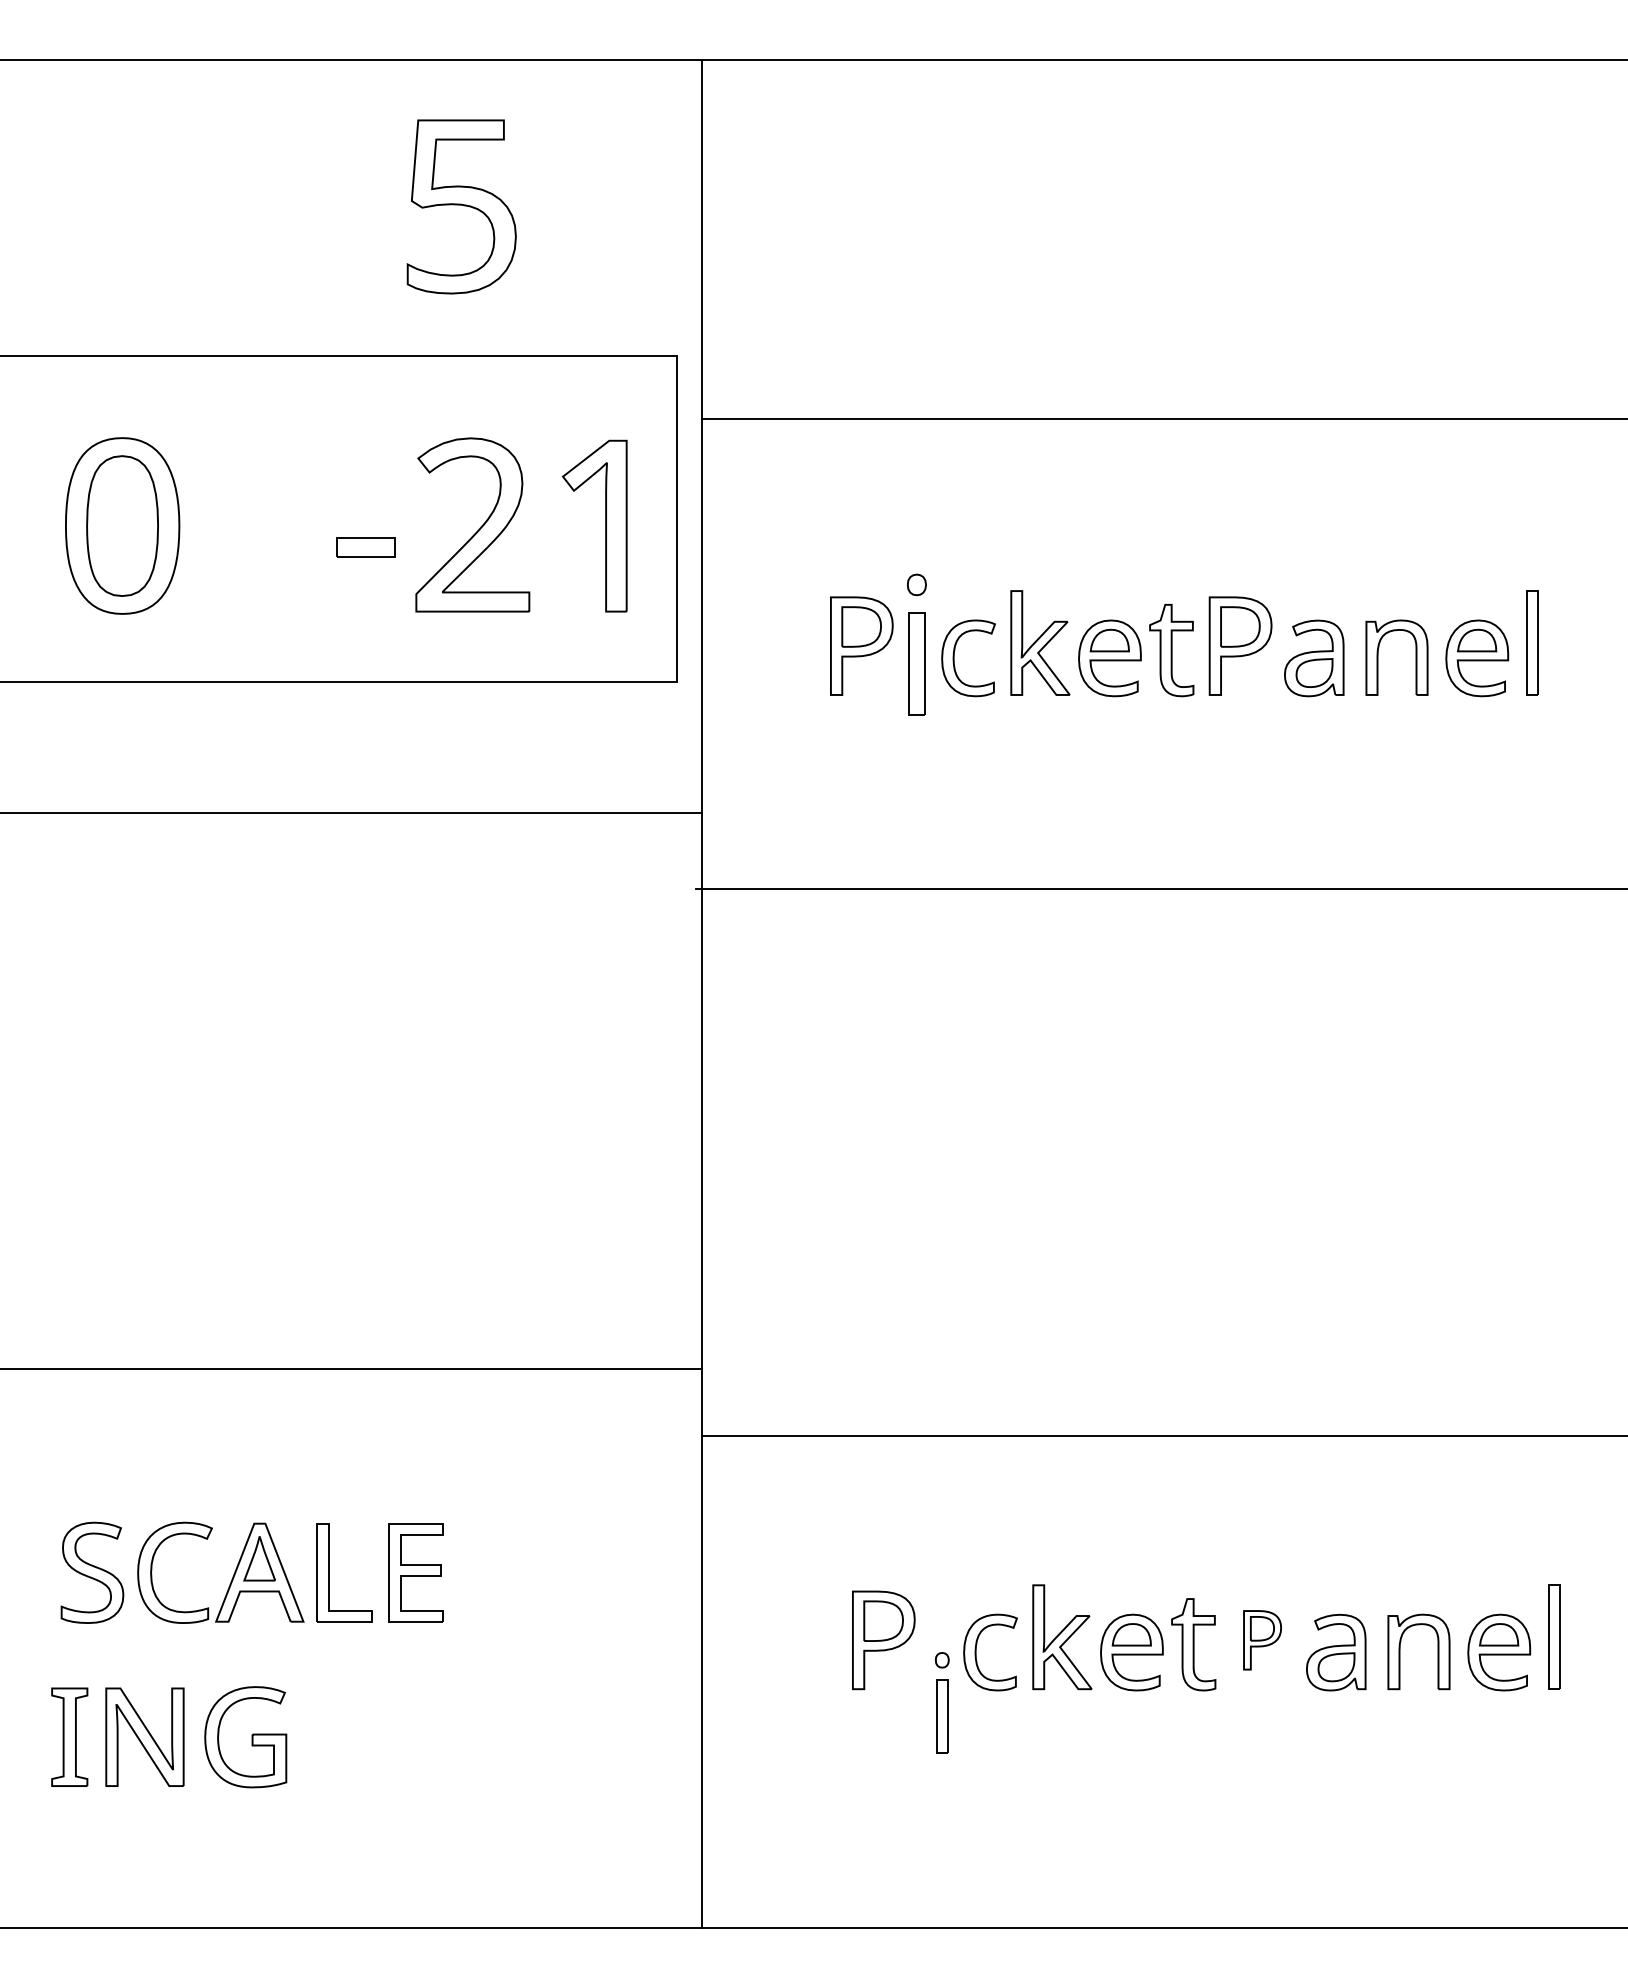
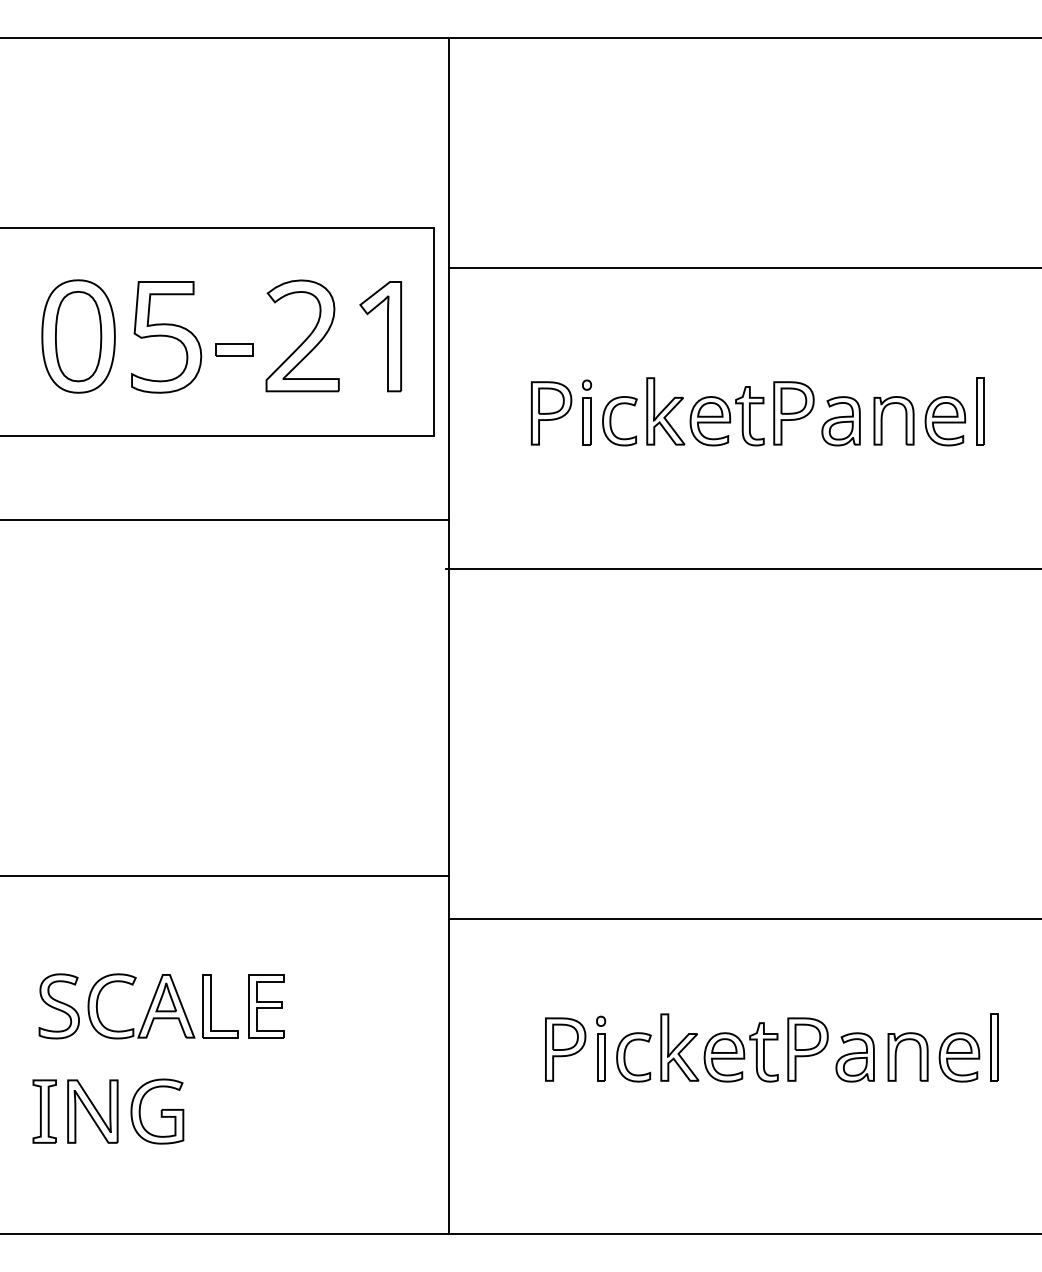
part: (461, 207) -> (166, 337), moved
part: (917, 644) -> (587, 412), size x0.71
part: (1261, 1640) -> (807, 1049), size x1.67
part: (942, 1702) -> (601, 1048), moved

